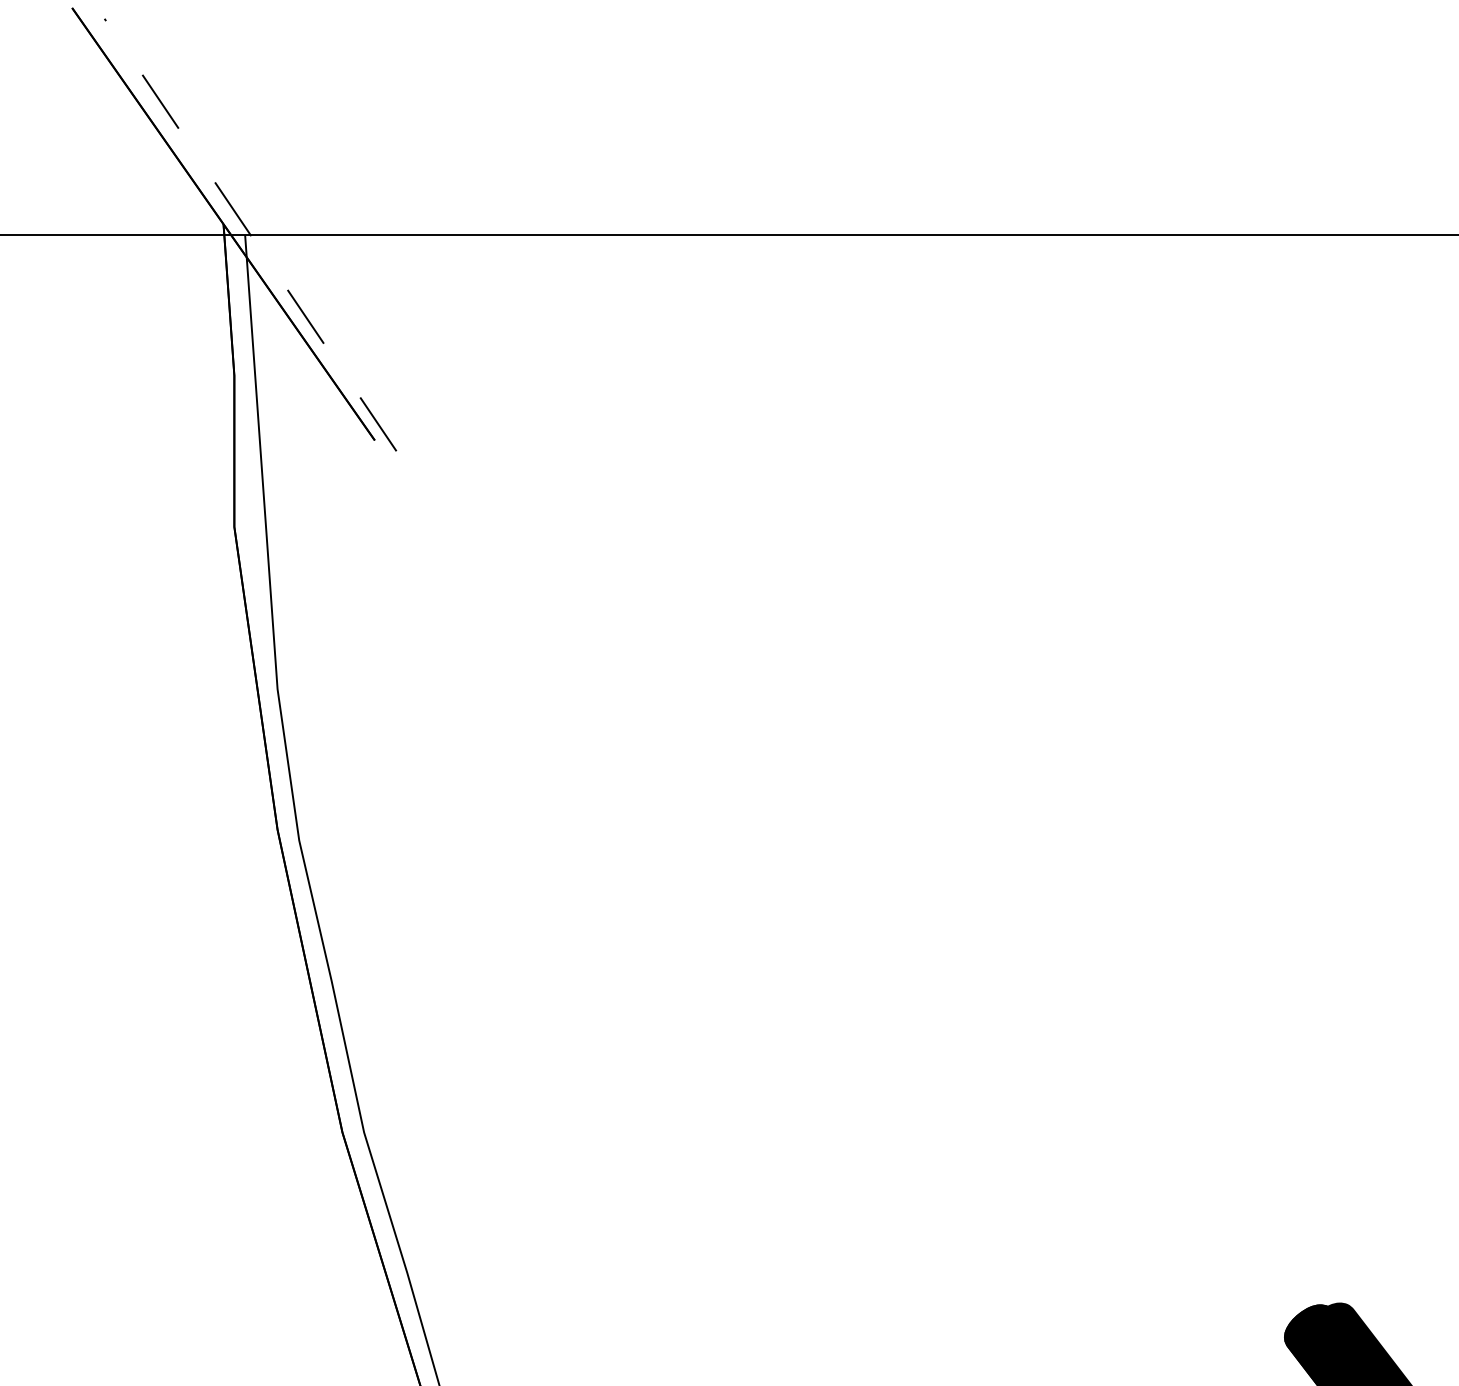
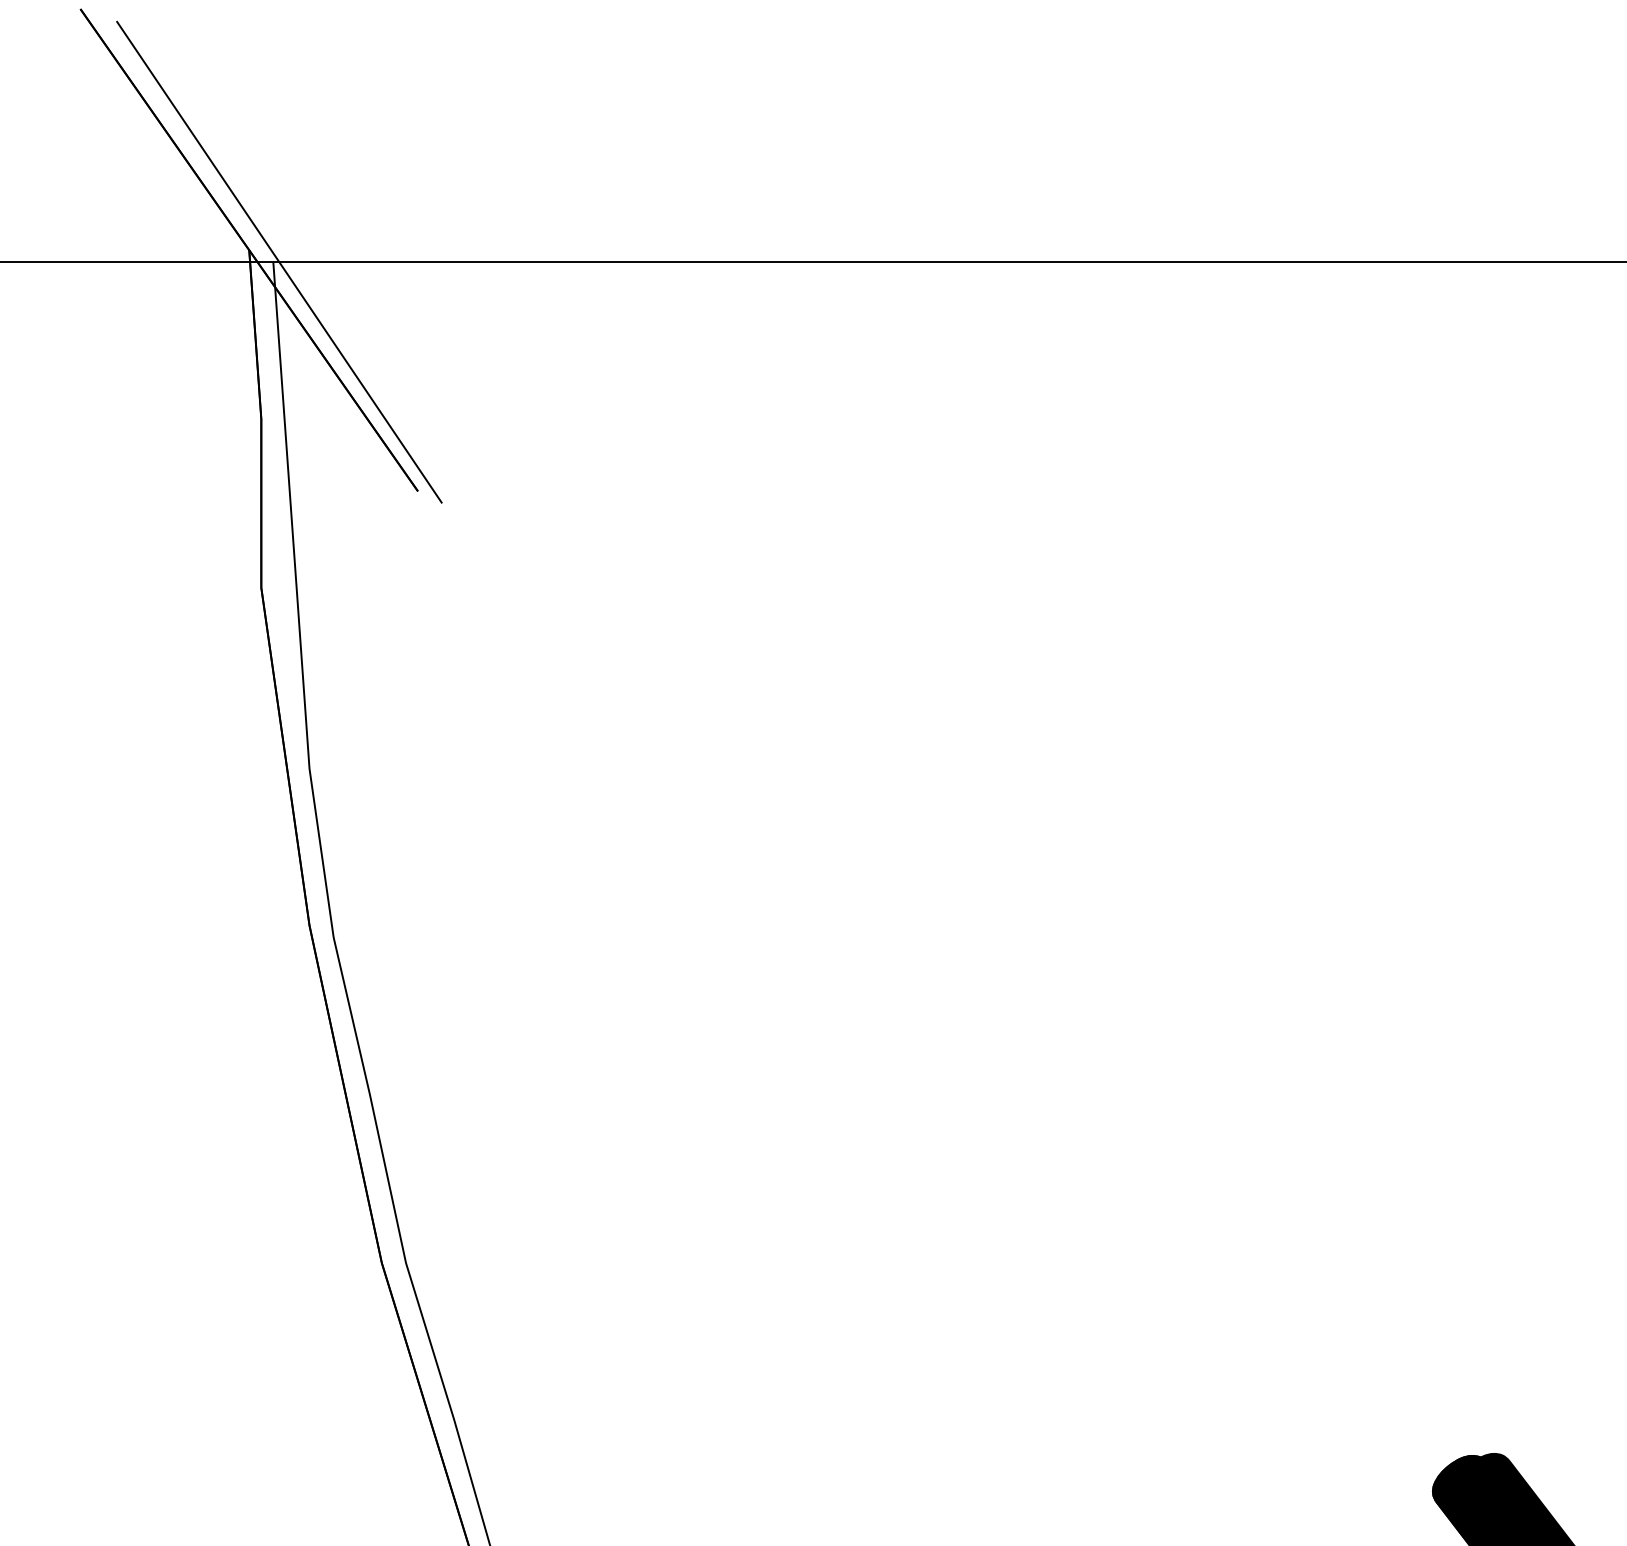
line: (250, 235) -> (279, 262), dashed -> solid

